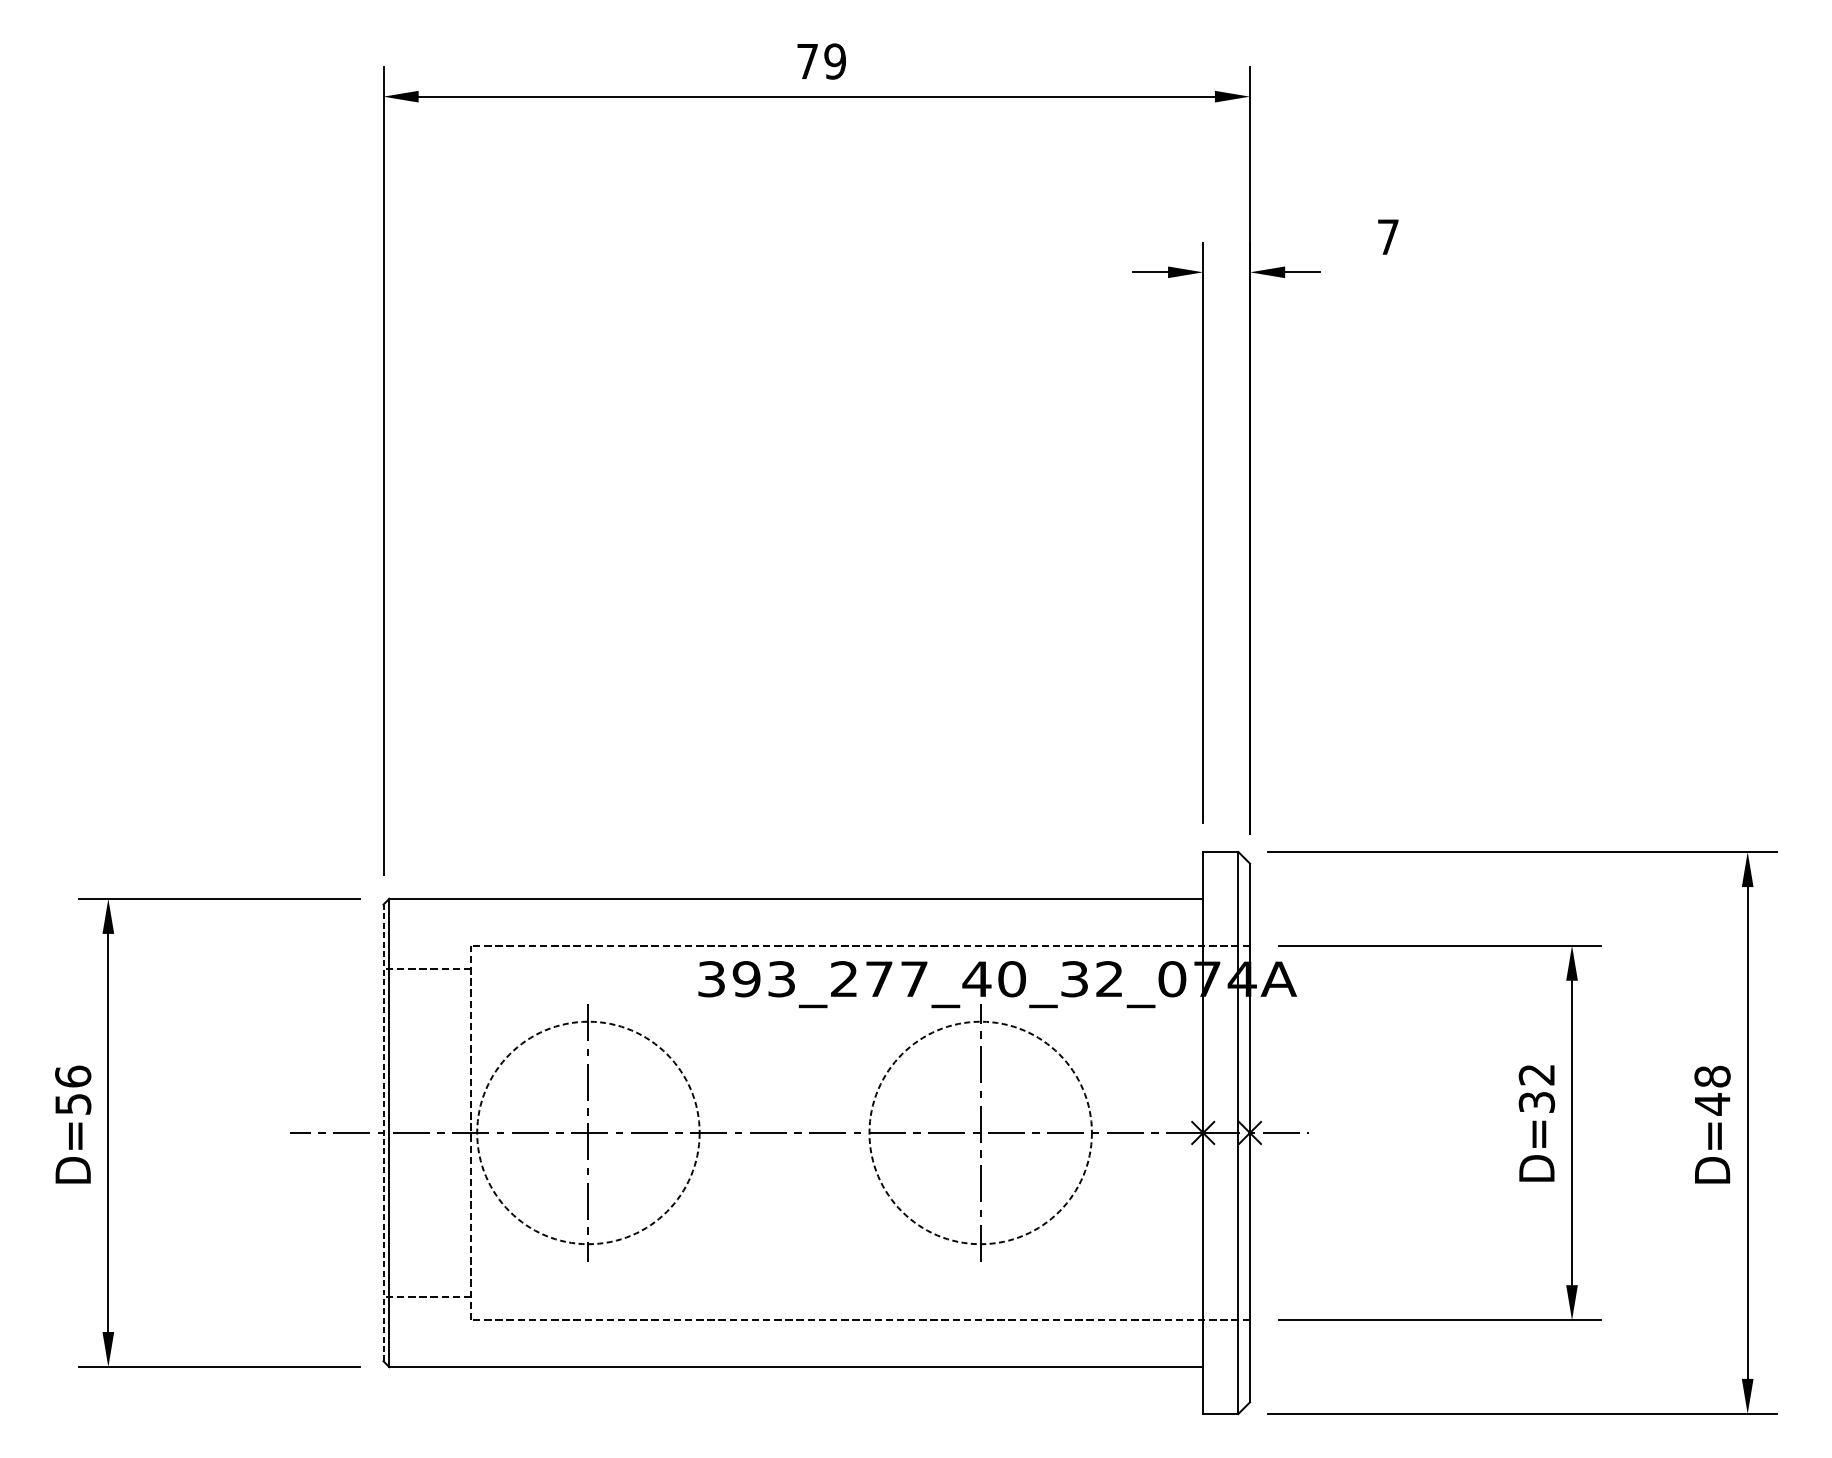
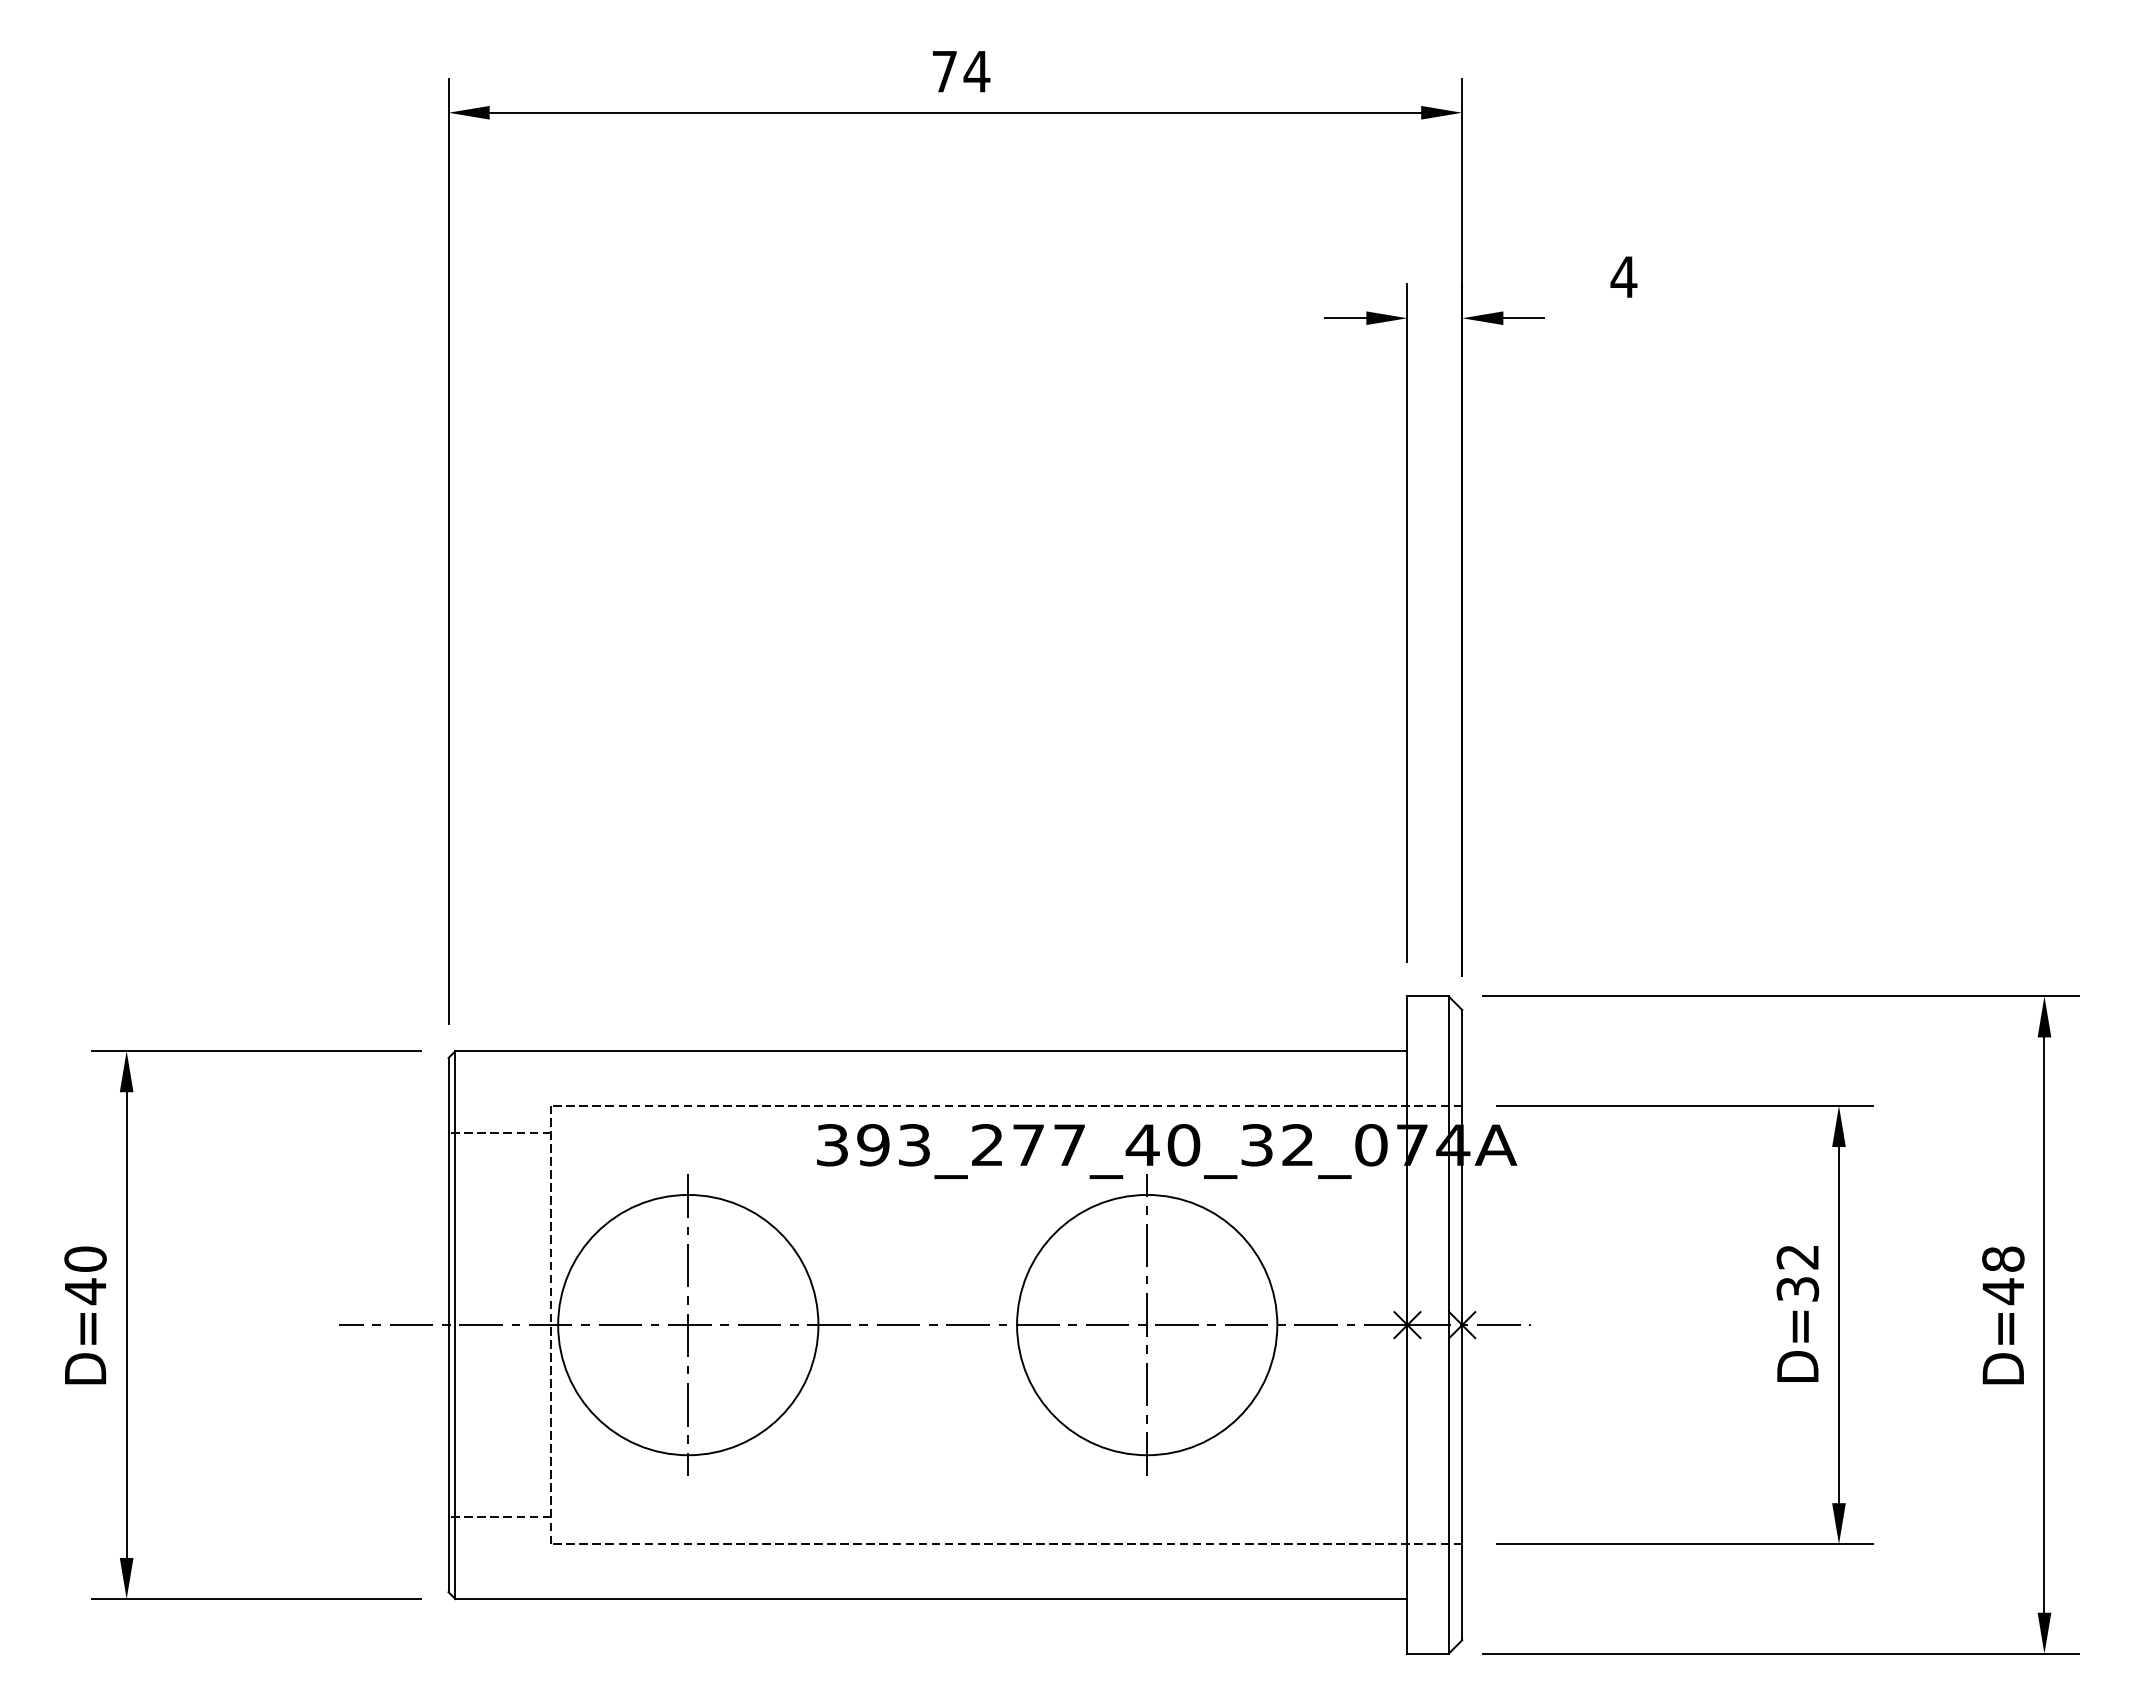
text: (834, 61) -> (976, 71), 79 -> 74
text: (1387, 236) -> (1623, 276), 7 -> 4
text: (73, 1090) -> (85, 1275), D=56 -> D=40
line: (383, 1132) -> (448, 1324), dashed -> solid
circle: (588, 1132) -> (688, 1324), dashed -> solid
circle: (980, 1132) -> (1147, 1324), dashed -> solid

